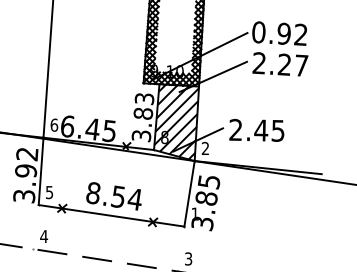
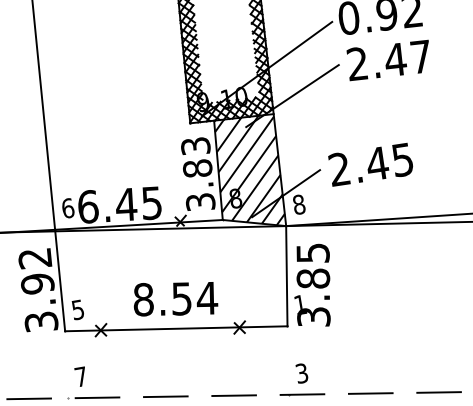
text: (284, 64) -> (395, 59), 2.27 -> 2.47
text: (205, 148) -> (299, 204), 2 -> 8
text: (44, 236) -> (81, 376), 4 -> 7

